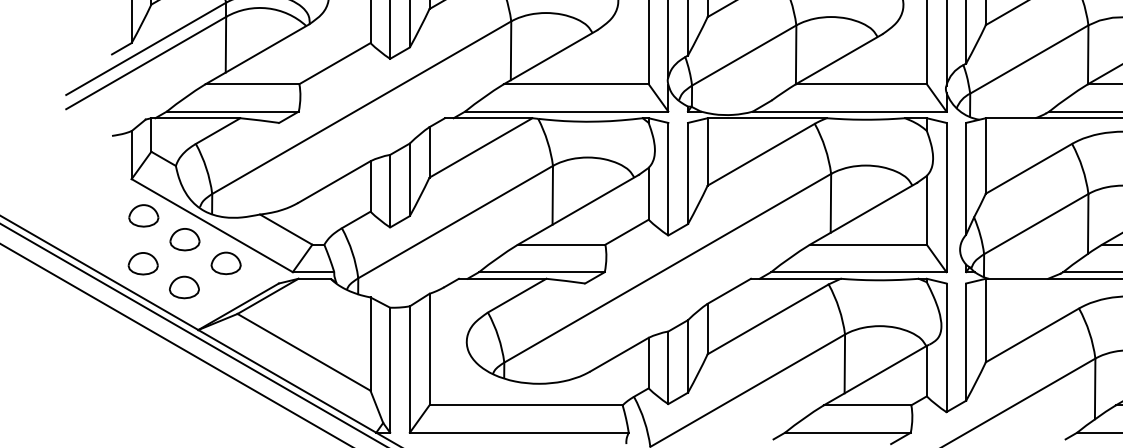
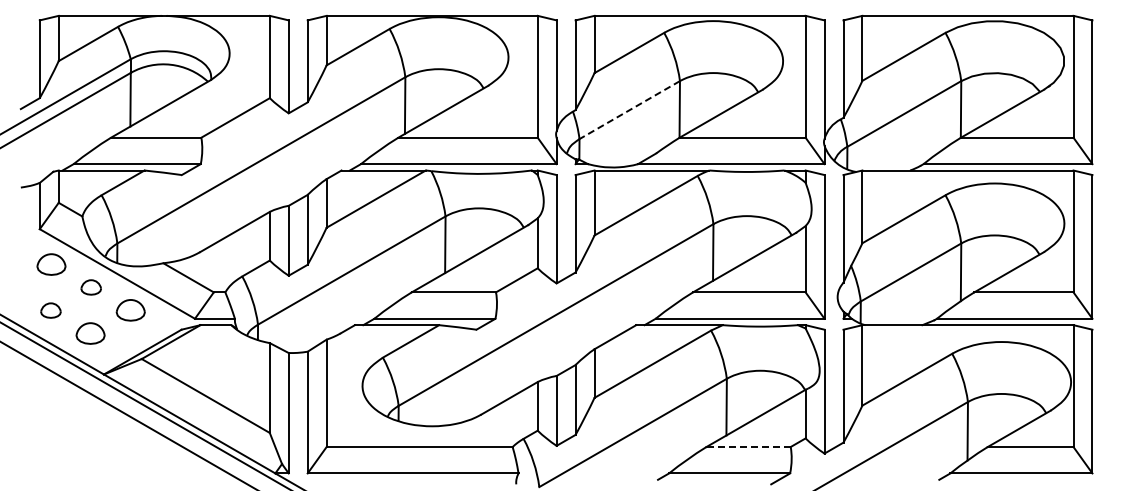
line: (743, 55) -> (629, 110), solid -> dashed
part: (185, 239) -> (91, 287), size x0.7
part: (142, 263) -> (50, 310), size x0.7
line: (867, 405) -> (748, 447), solid -> dashed

